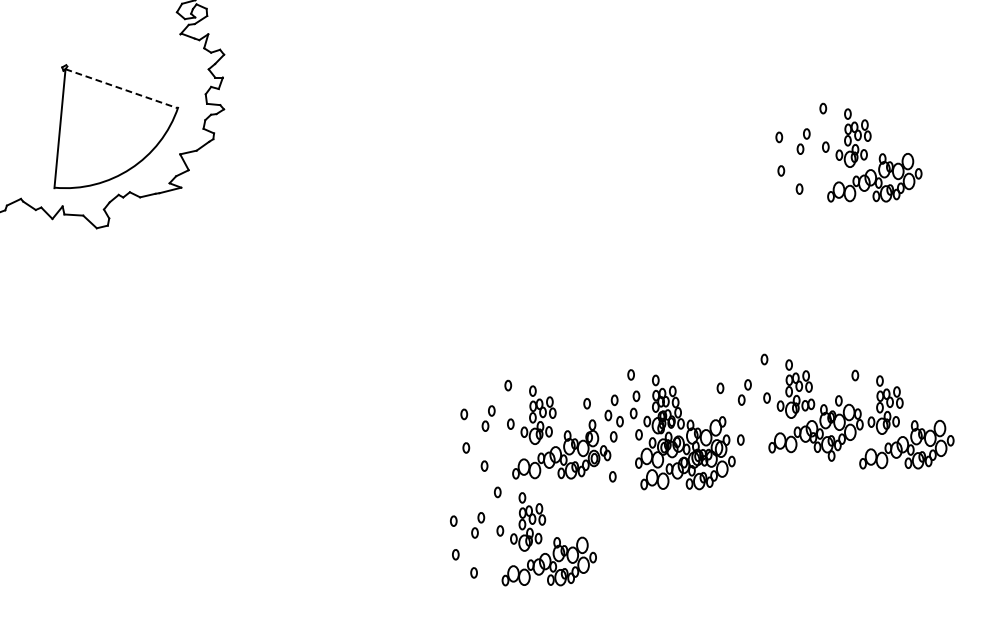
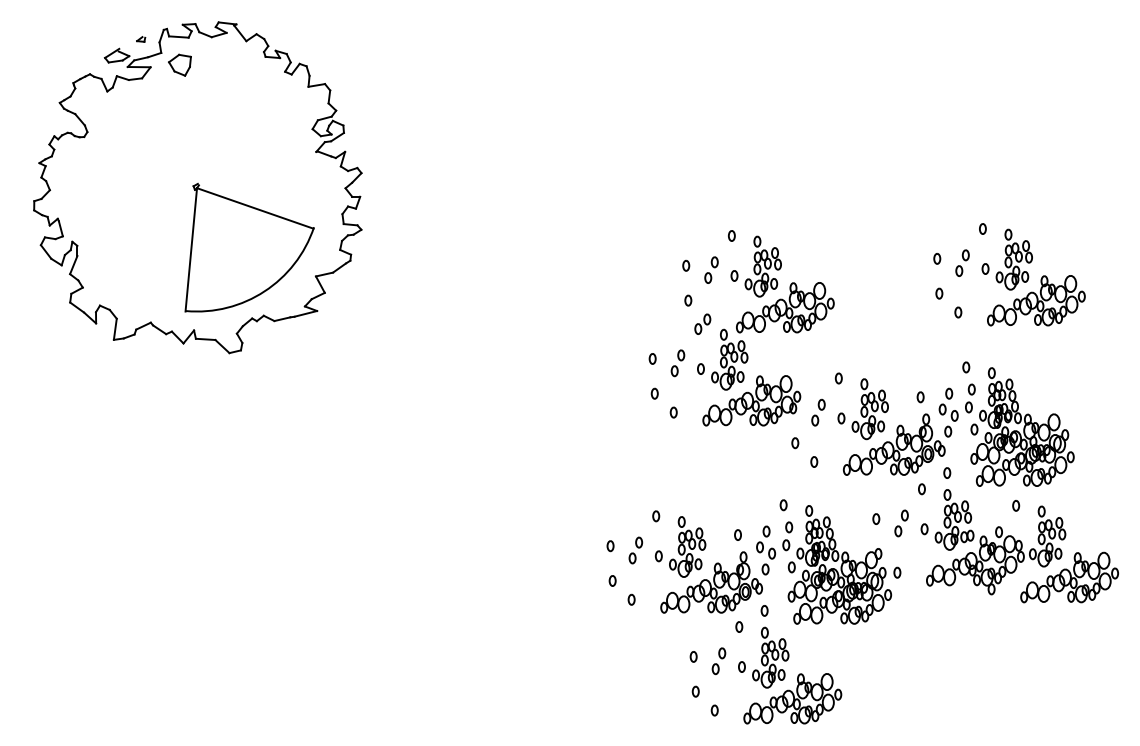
line: (121, 88) -> (255, 208), dashed -> solid
part: (708, 252) -> (863, 378), added
part: (523, 536) -> (765, 672), moved

